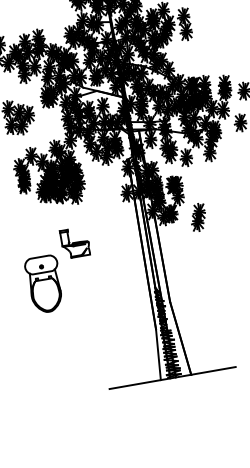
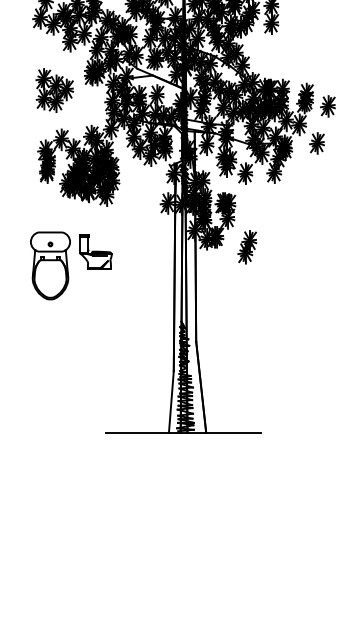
part: (44, 284) -> (50, 265), moved

